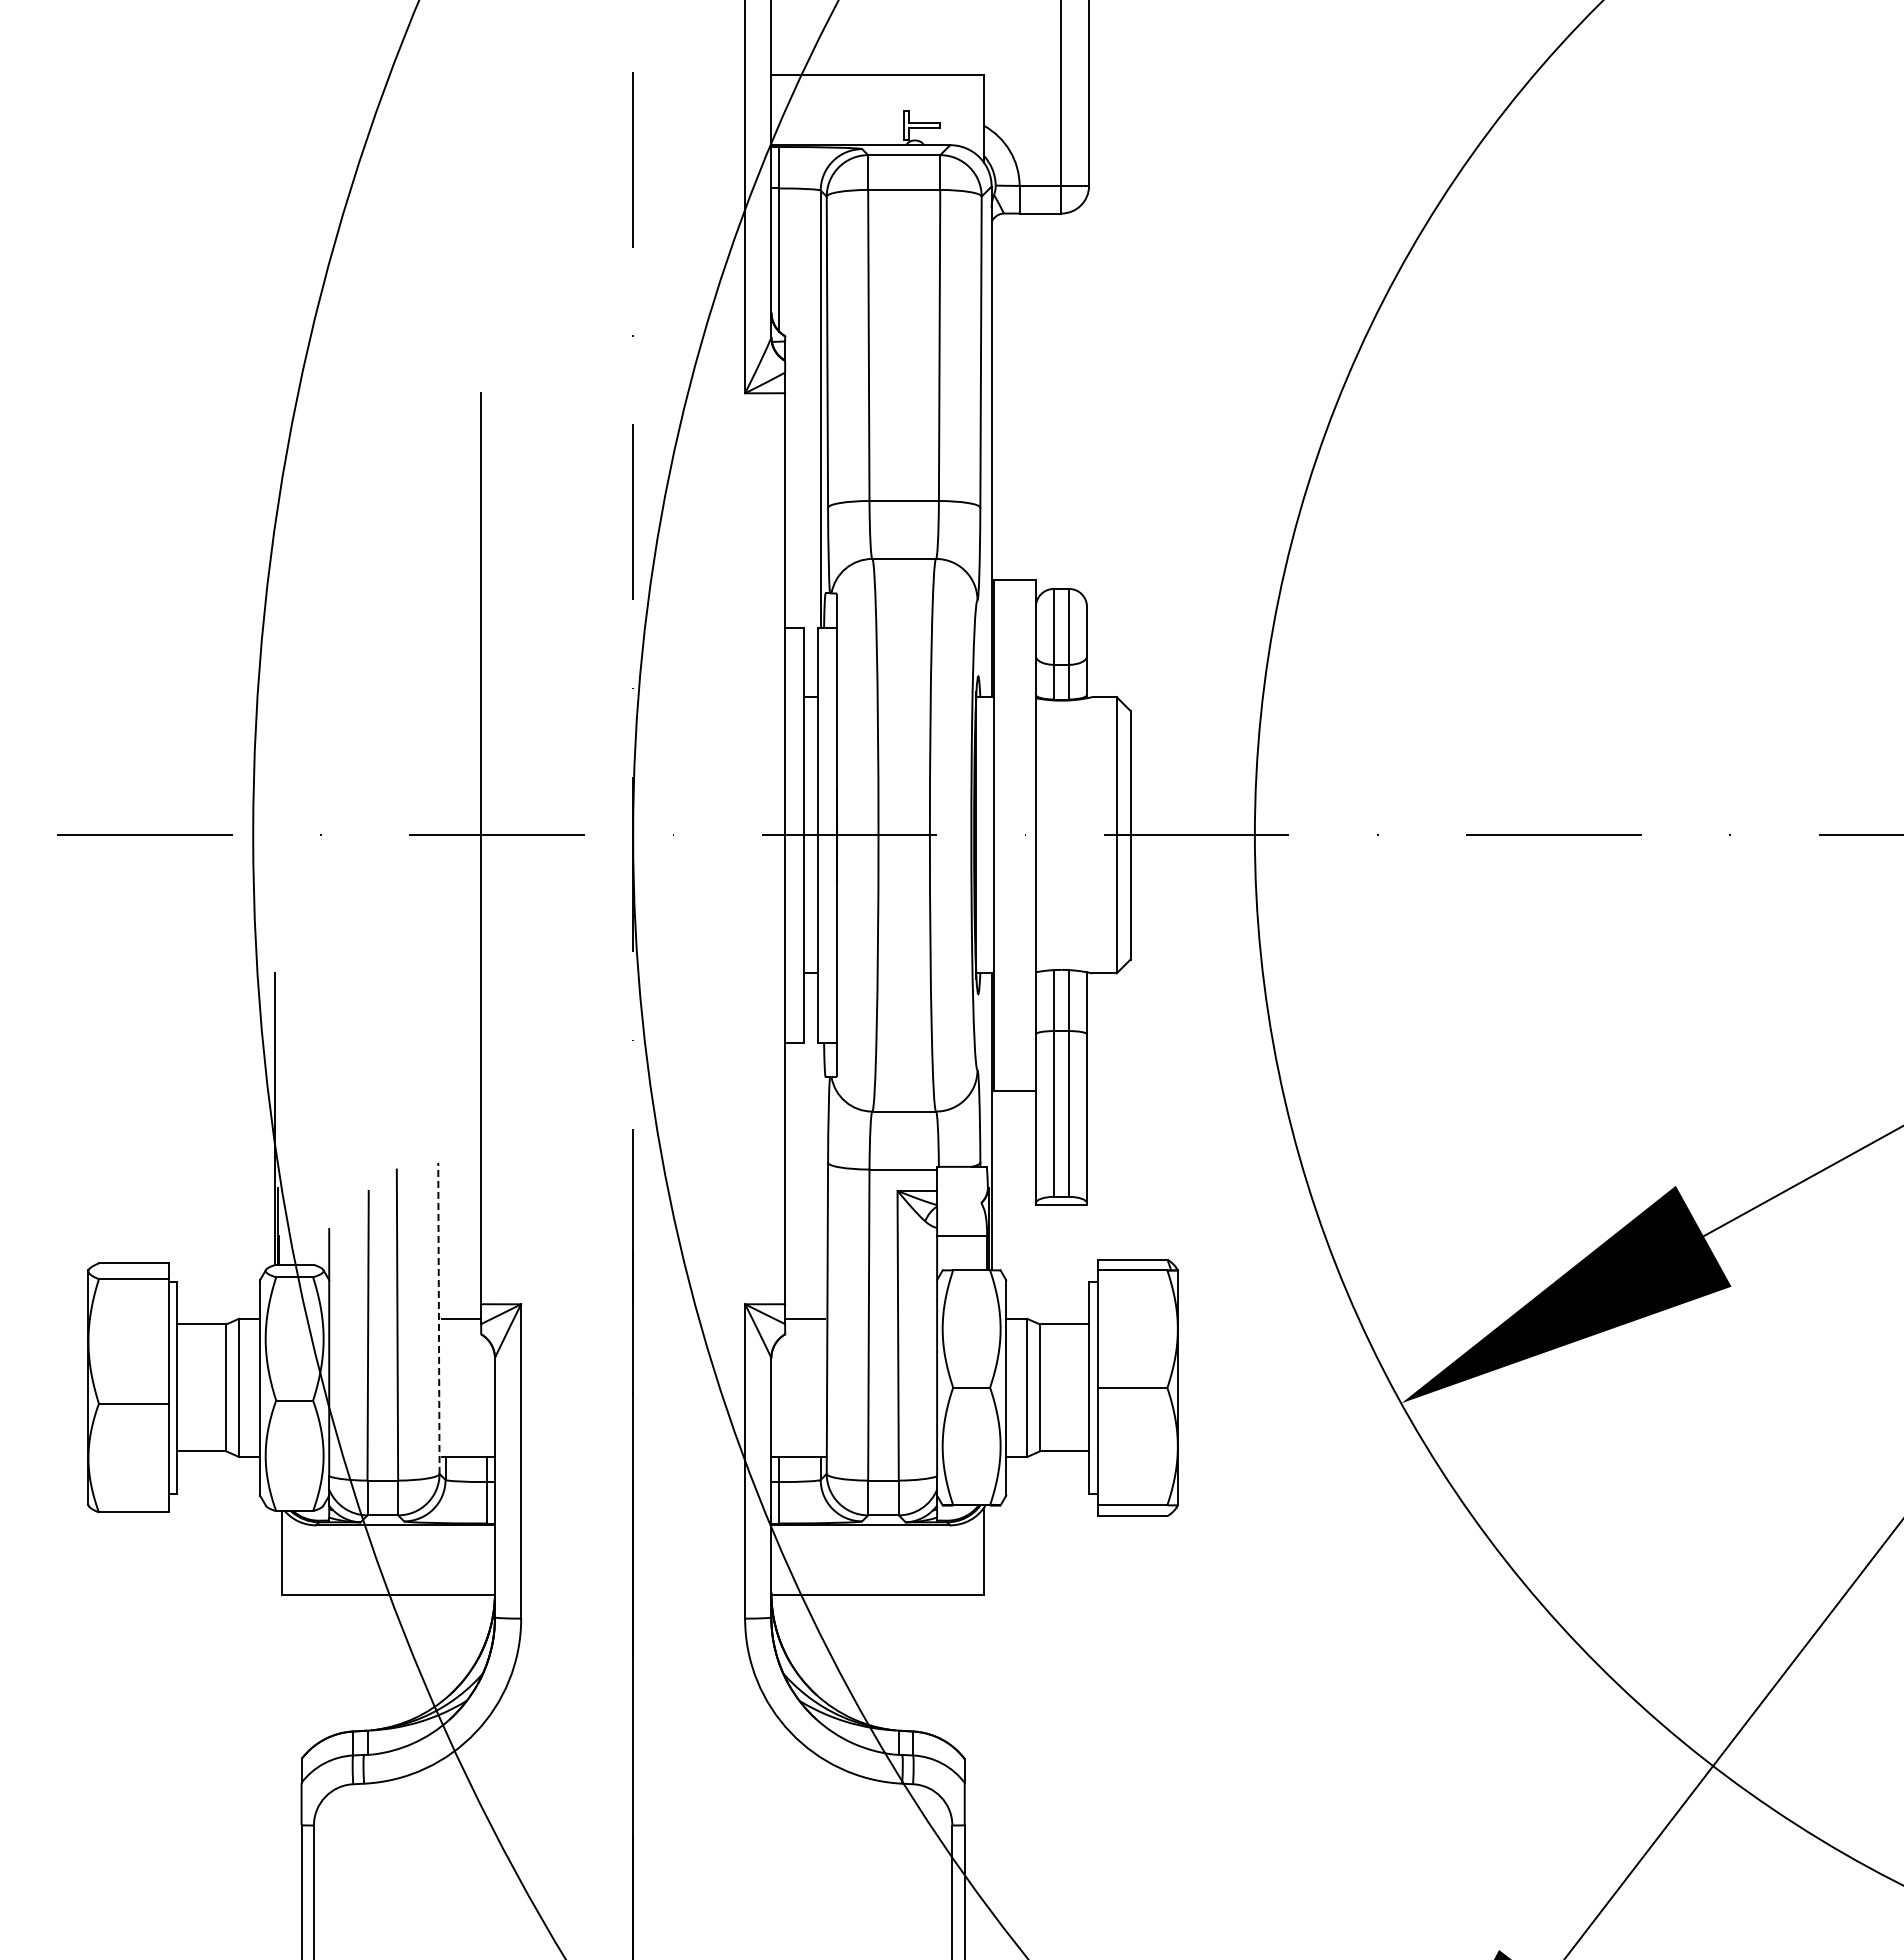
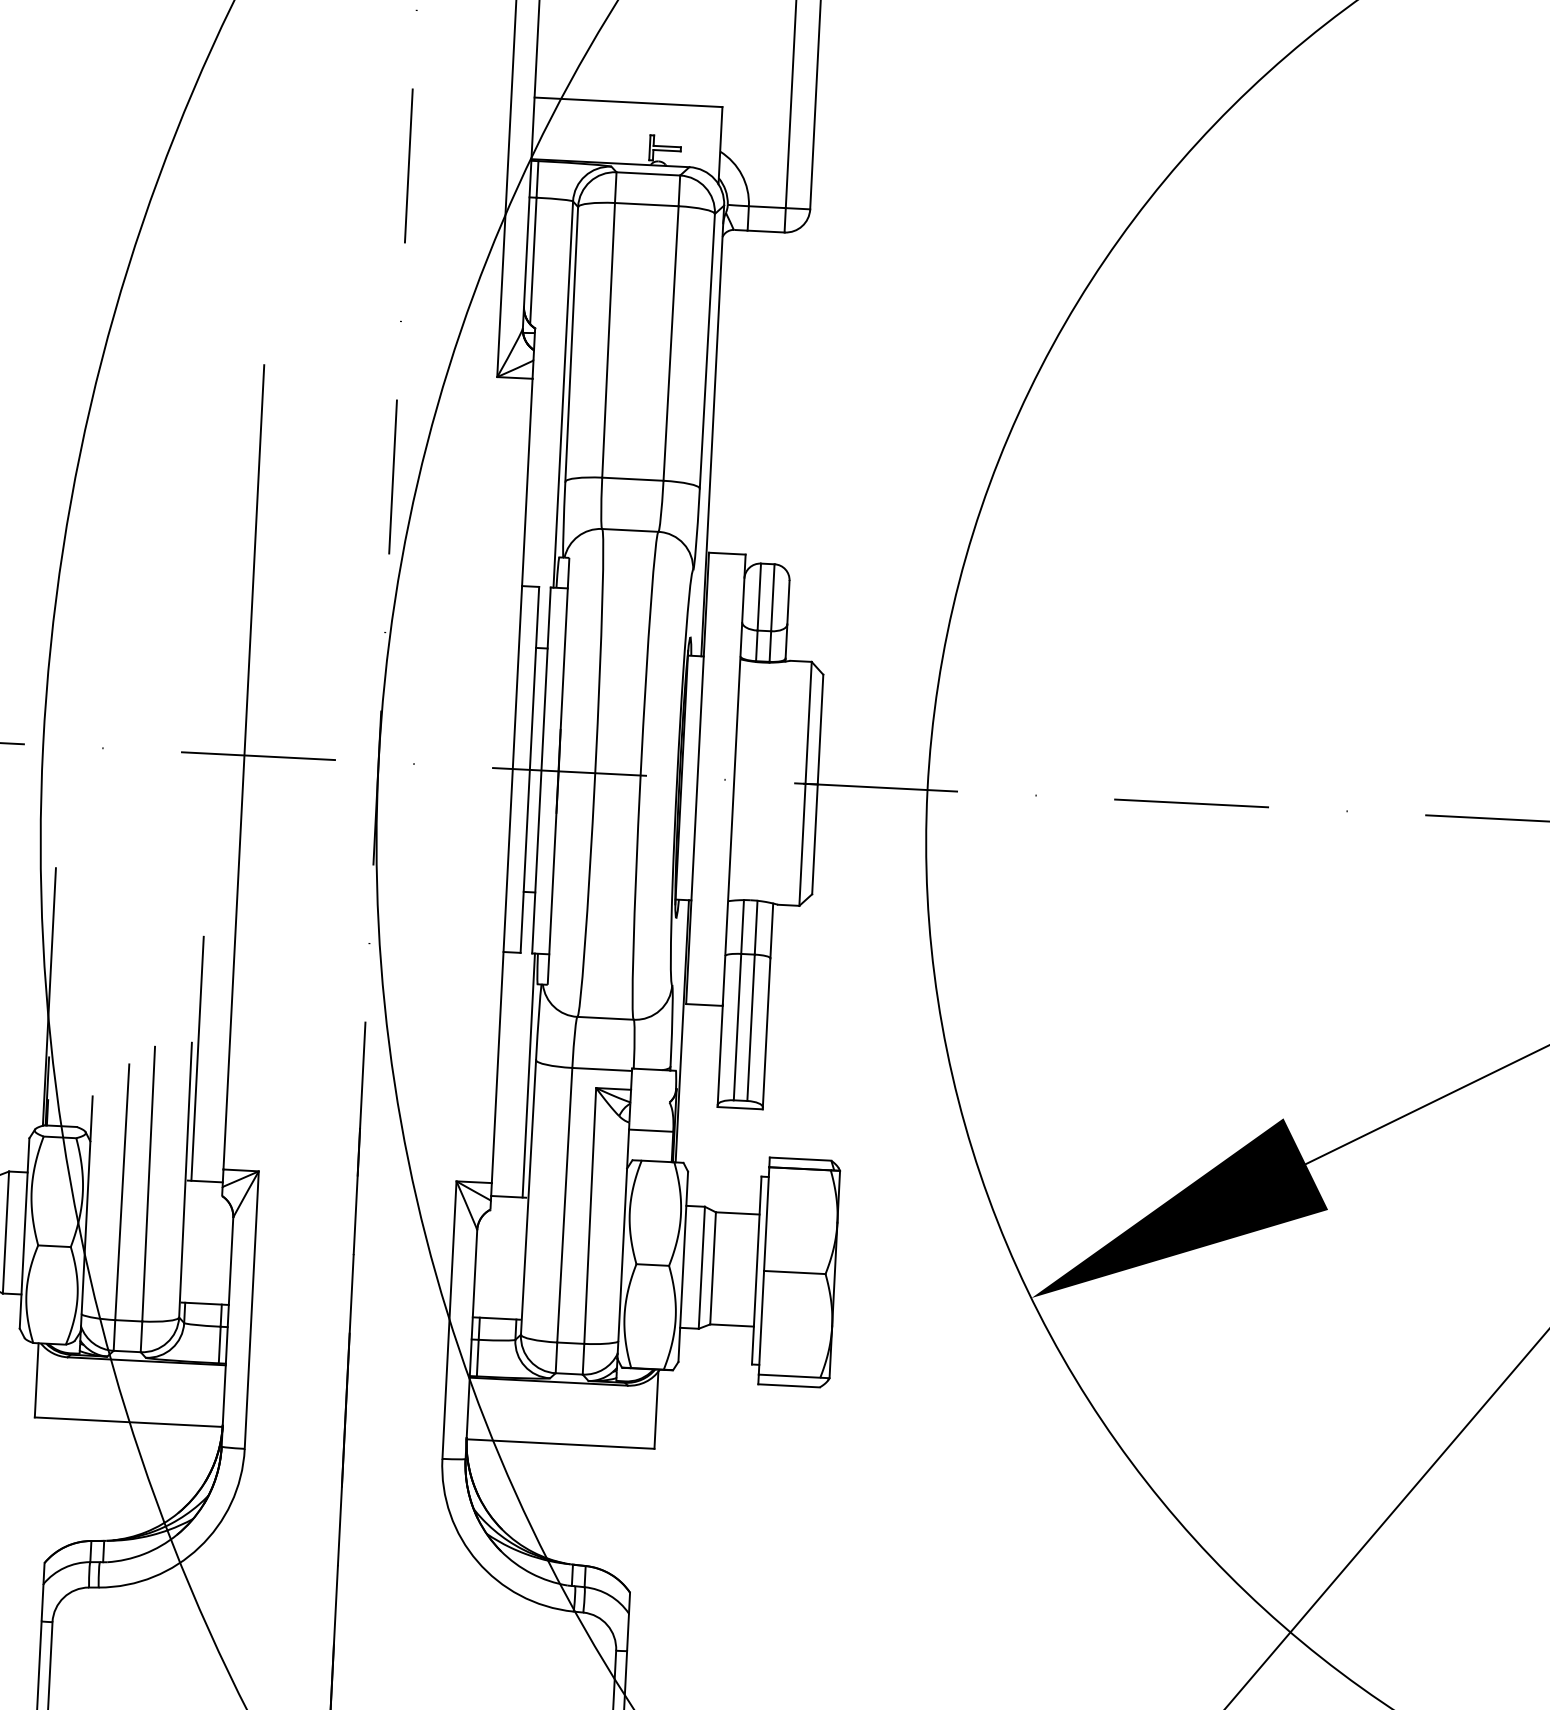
line: (445, 1180) -> (197, 1058), added
line: (820, 1180) -> (528, 1075), added
line: (438, 1318) -> (185, 1180), dashed -> solid

